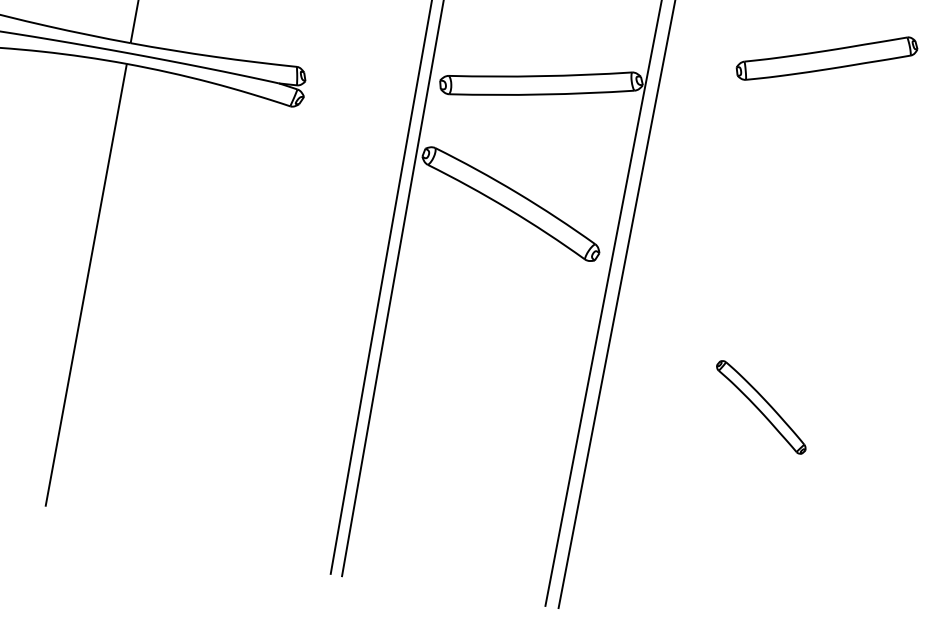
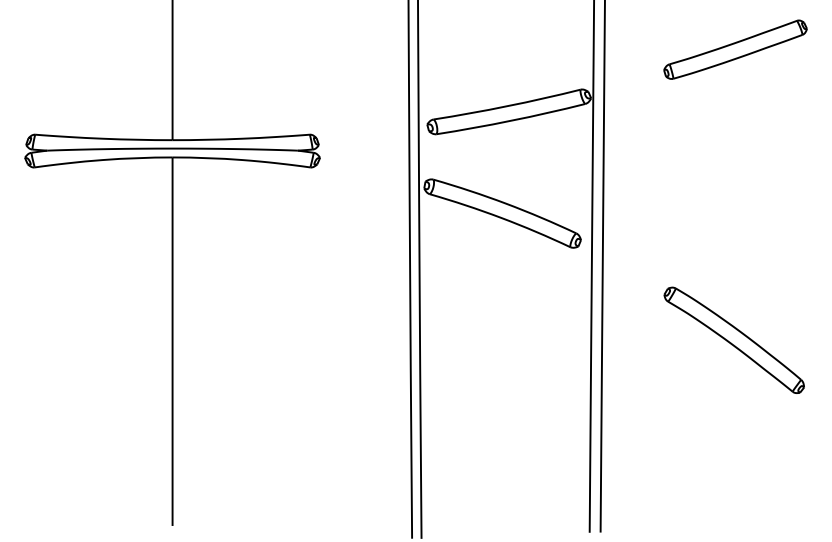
part: (760, 406) -> (733, 339), size x1.67

